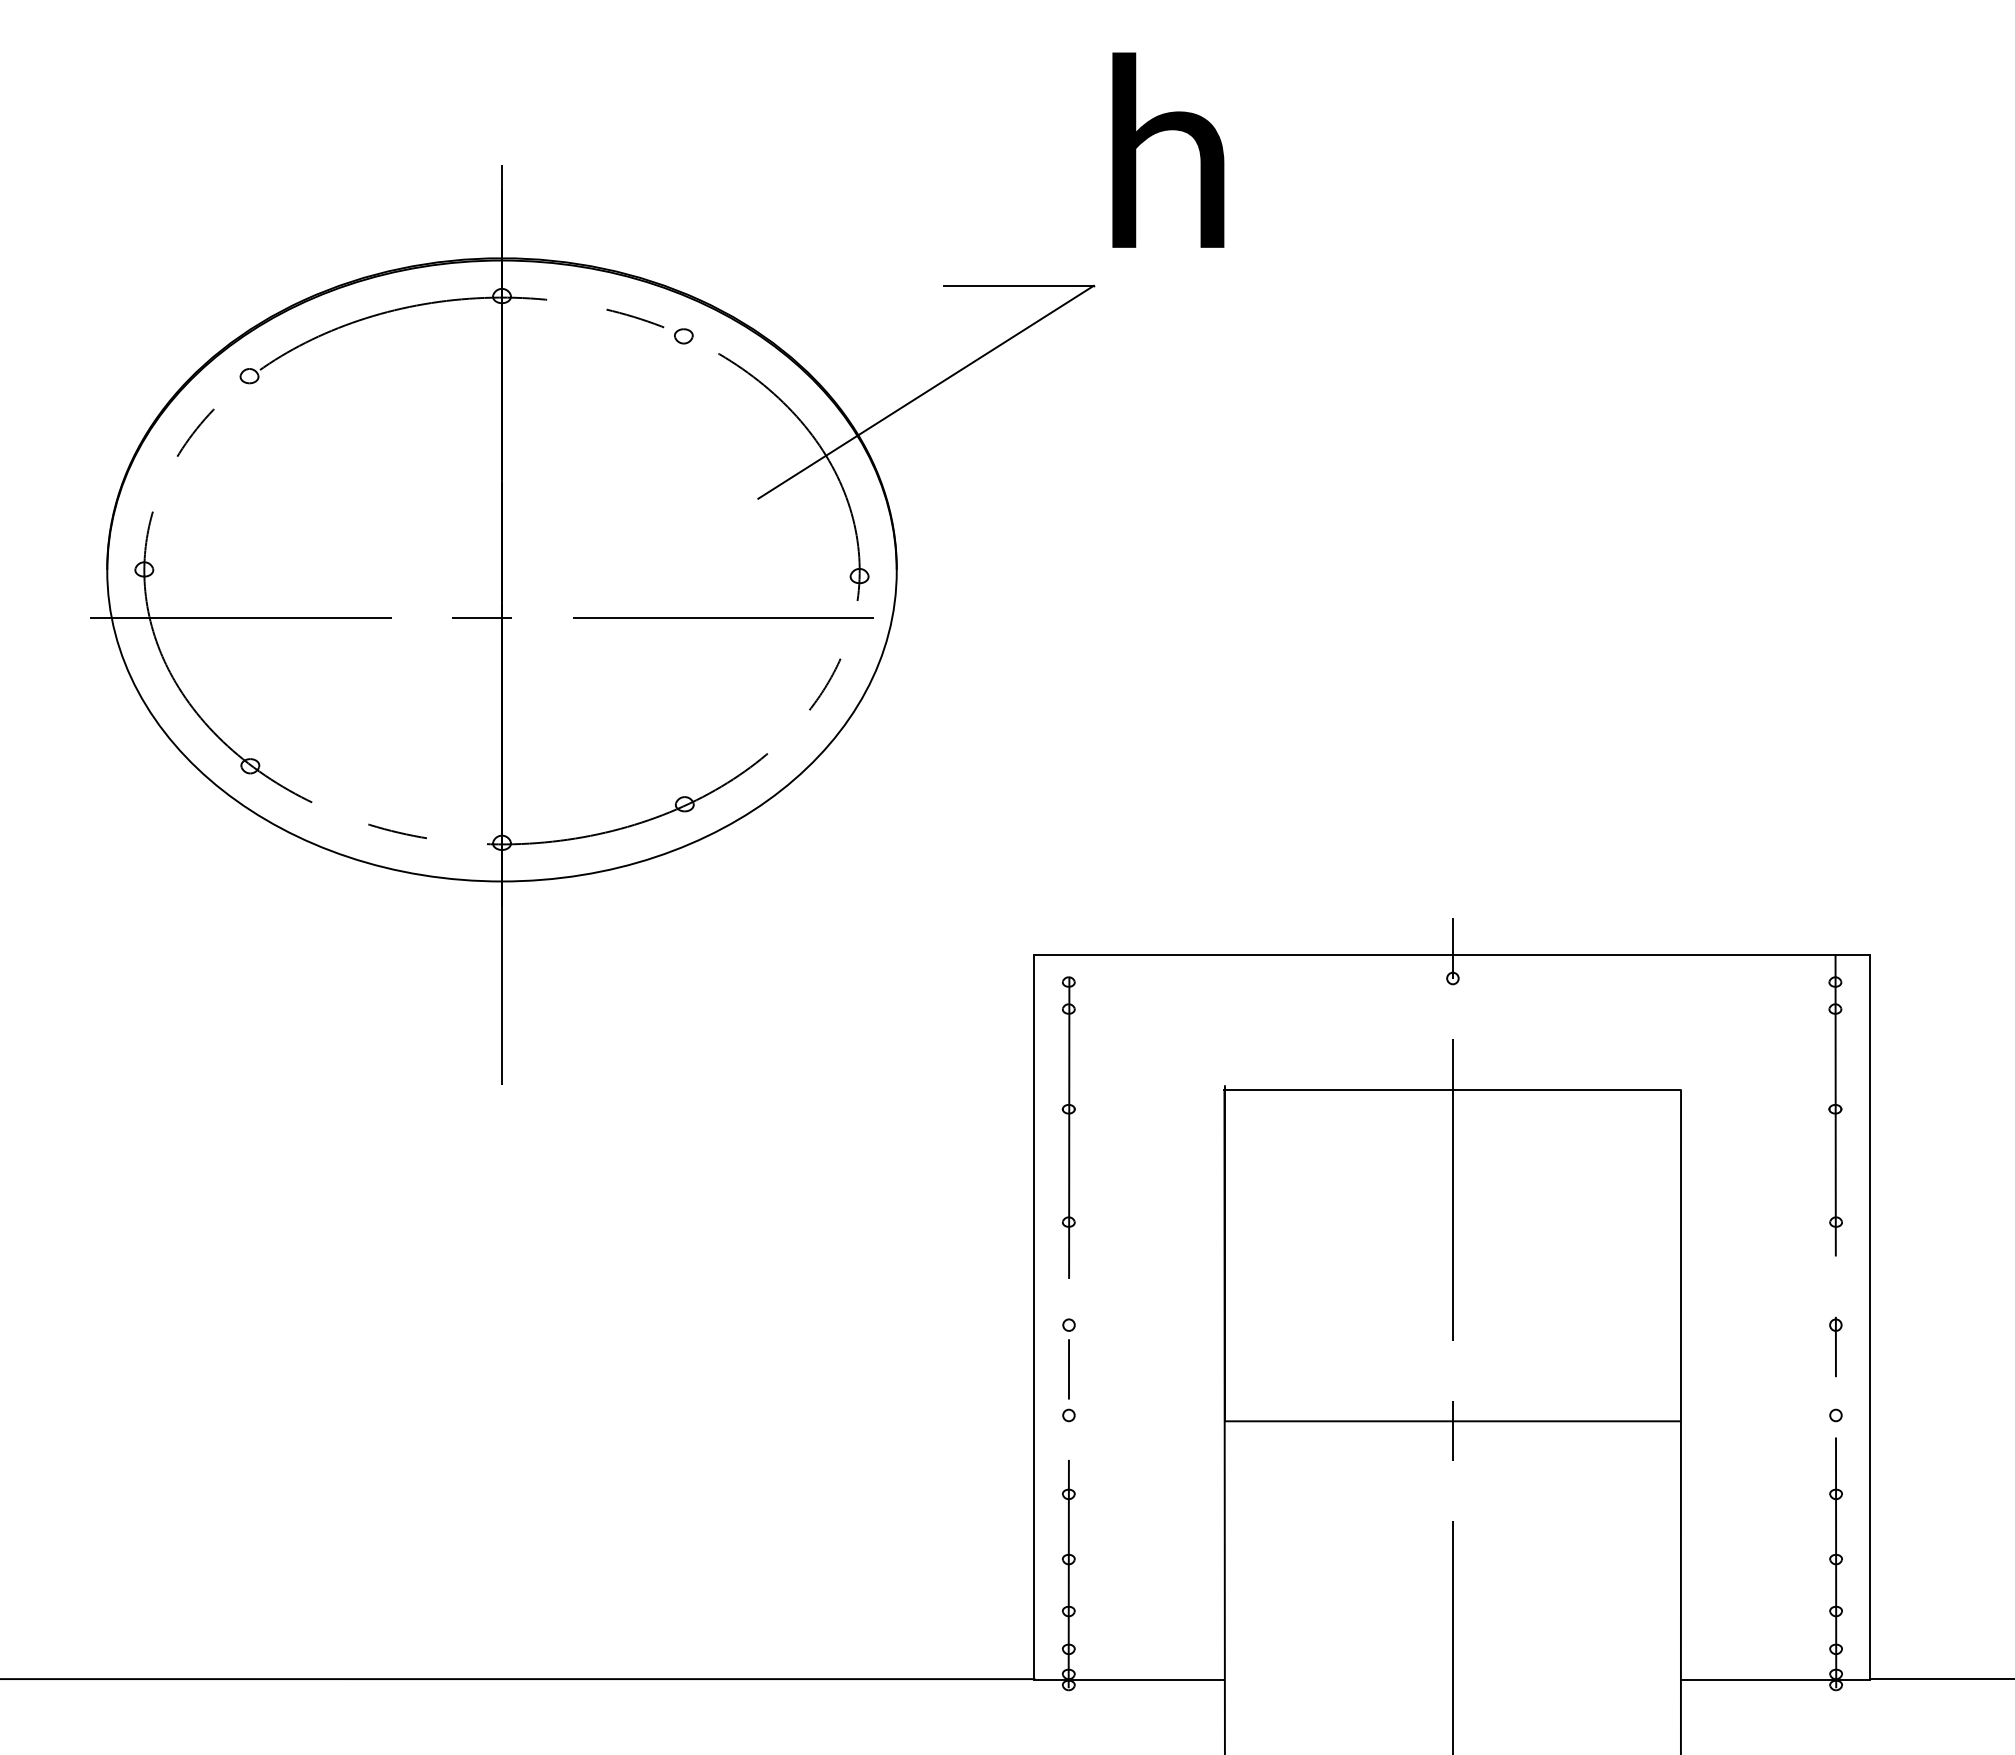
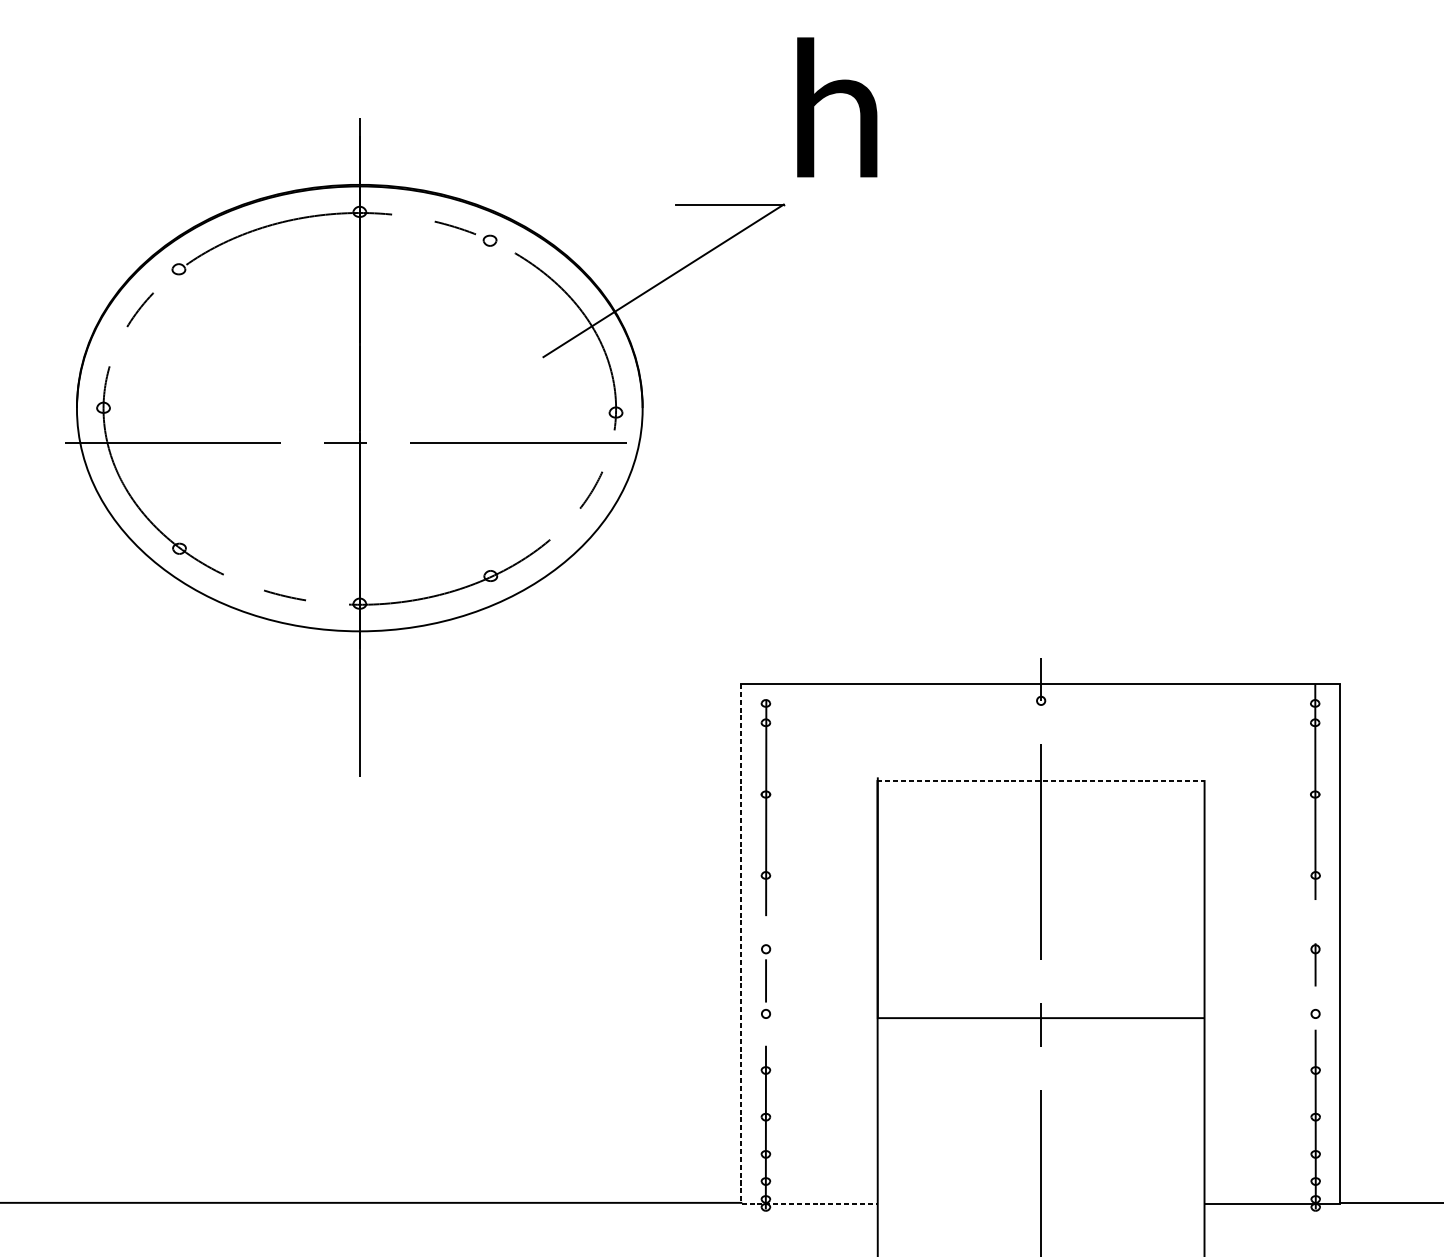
line: (1452, 1090) -> (1040, 781), solid -> dashed
line: (1034, 1413) -> (741, 1012), solid -> dashed

